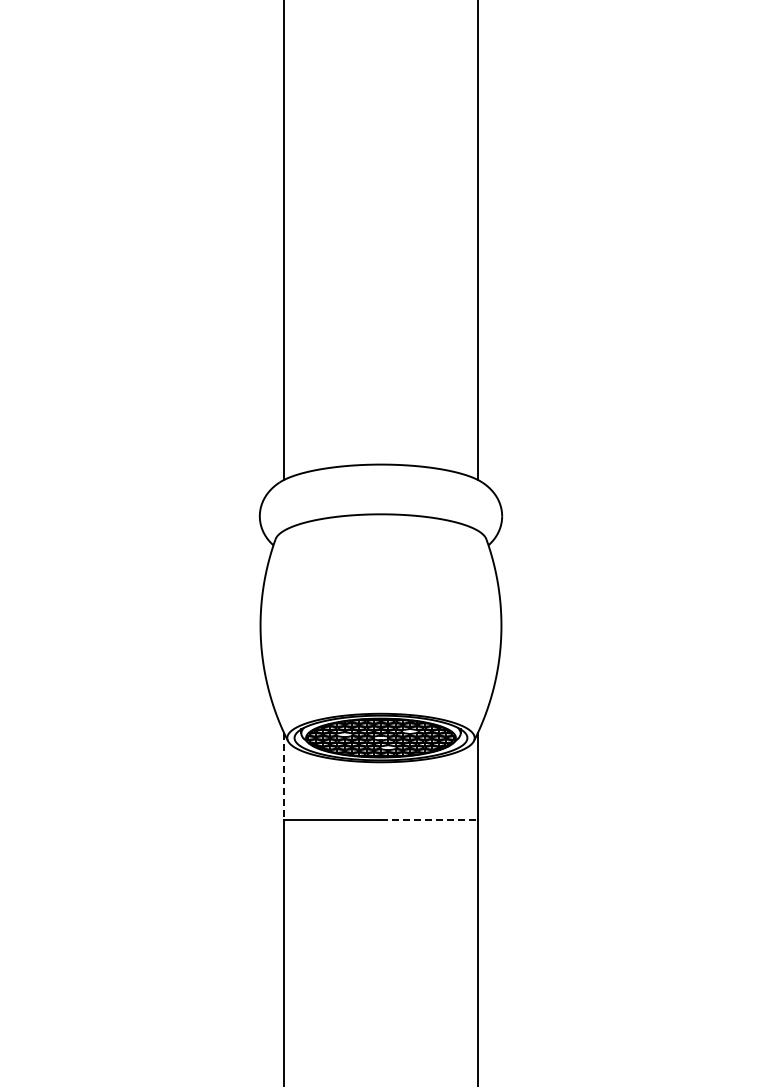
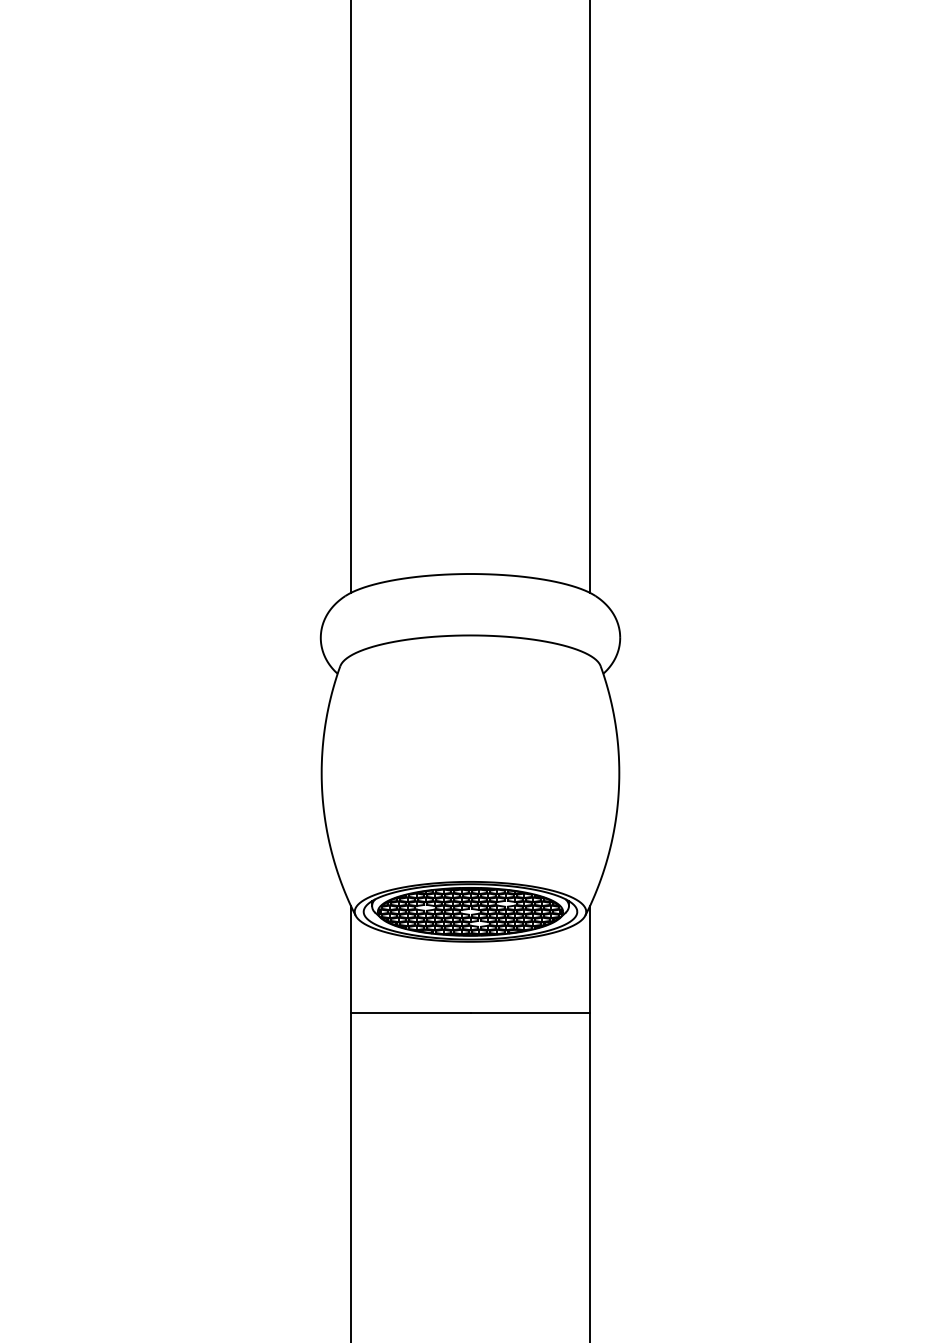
line: (284, 777) -> (351, 960), dashed -> solid
line: (429, 819) -> (530, 1012), dashed -> solid

